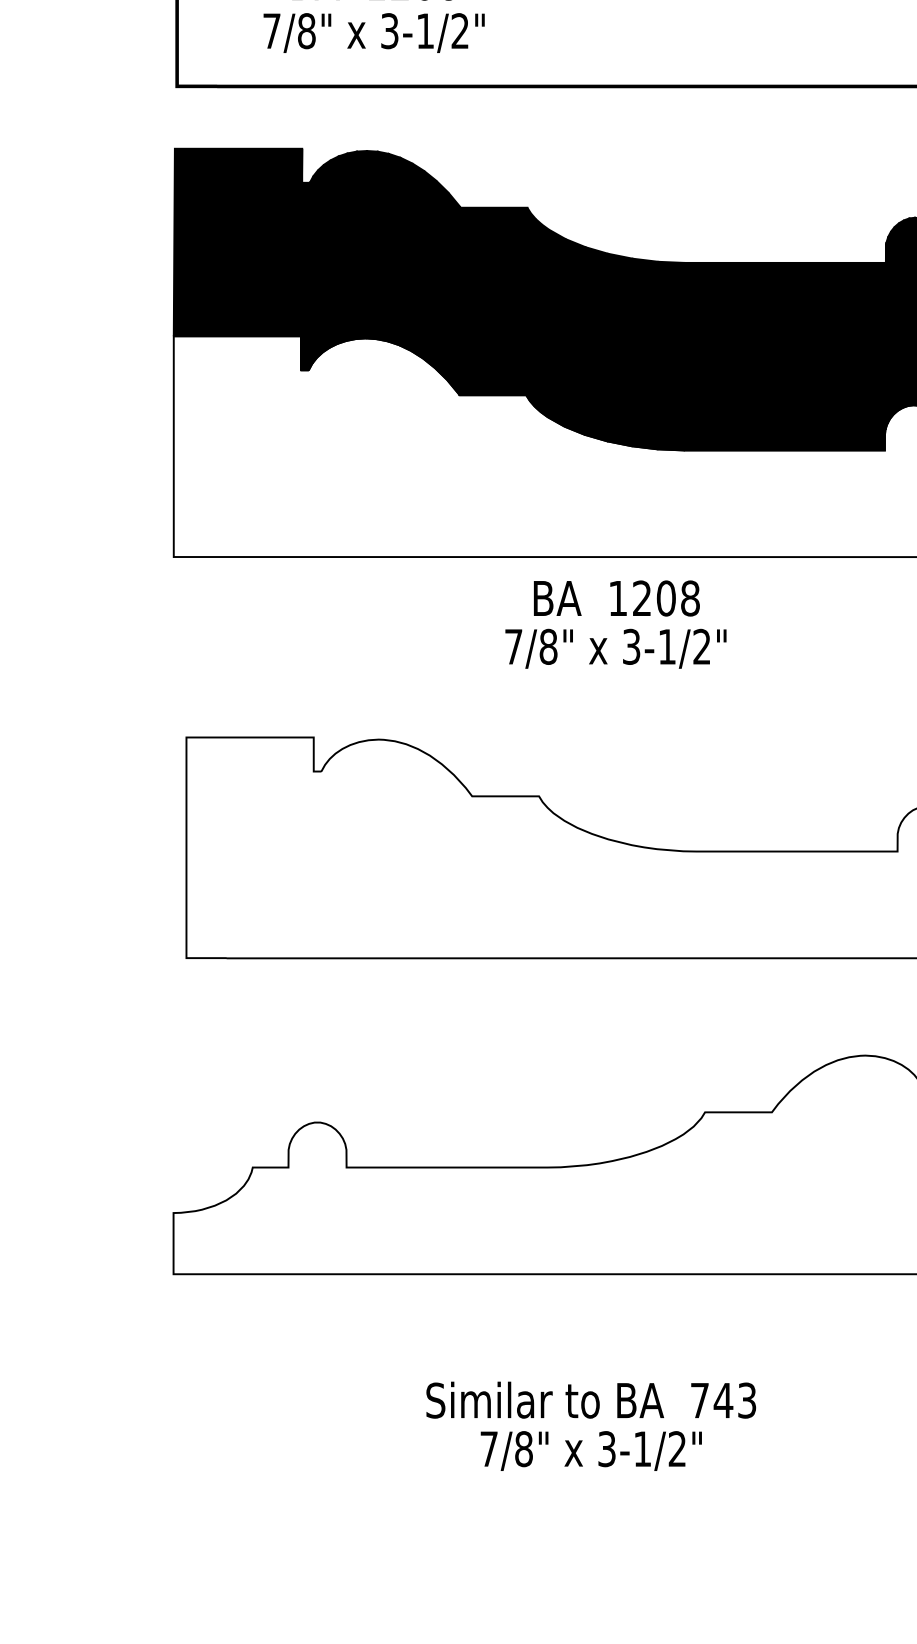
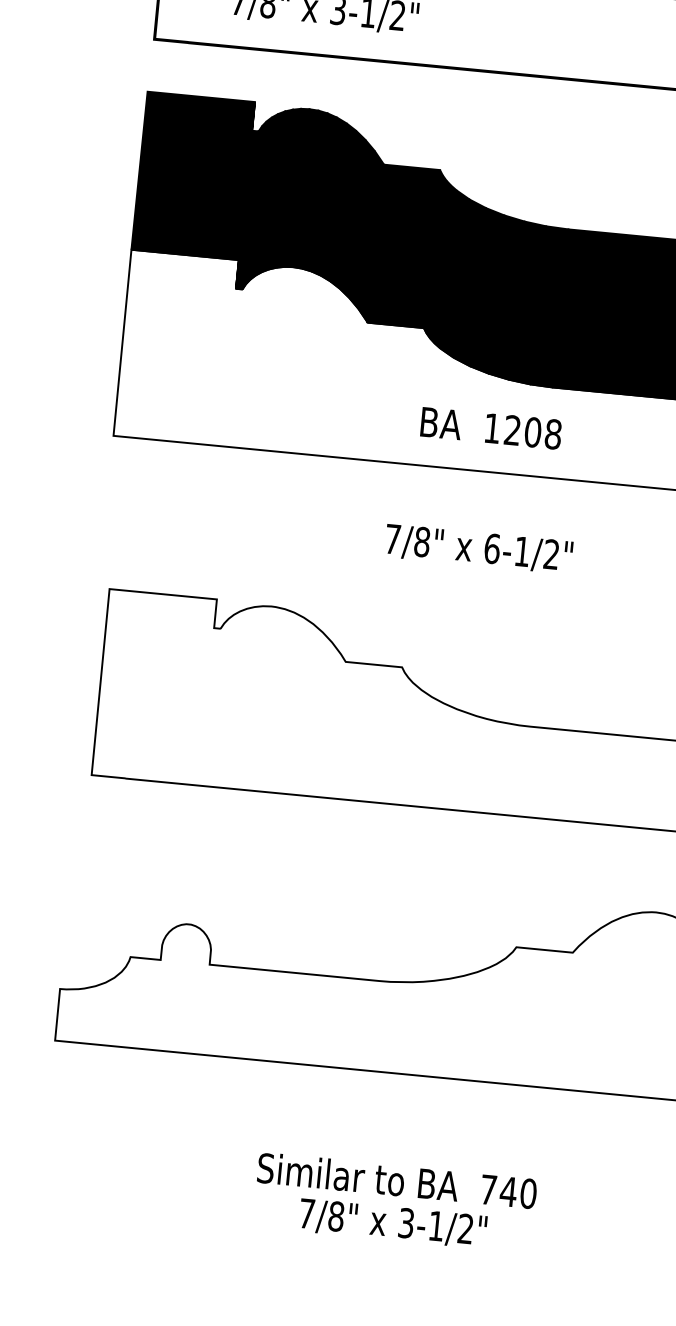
text: (616, 598) -> (491, 428), moved
text: (631, 646) -> (492, 548), 3-1/2" -> 6-1/2"
text: (747, 1400) -> (528, 1193), 743 -> 740

